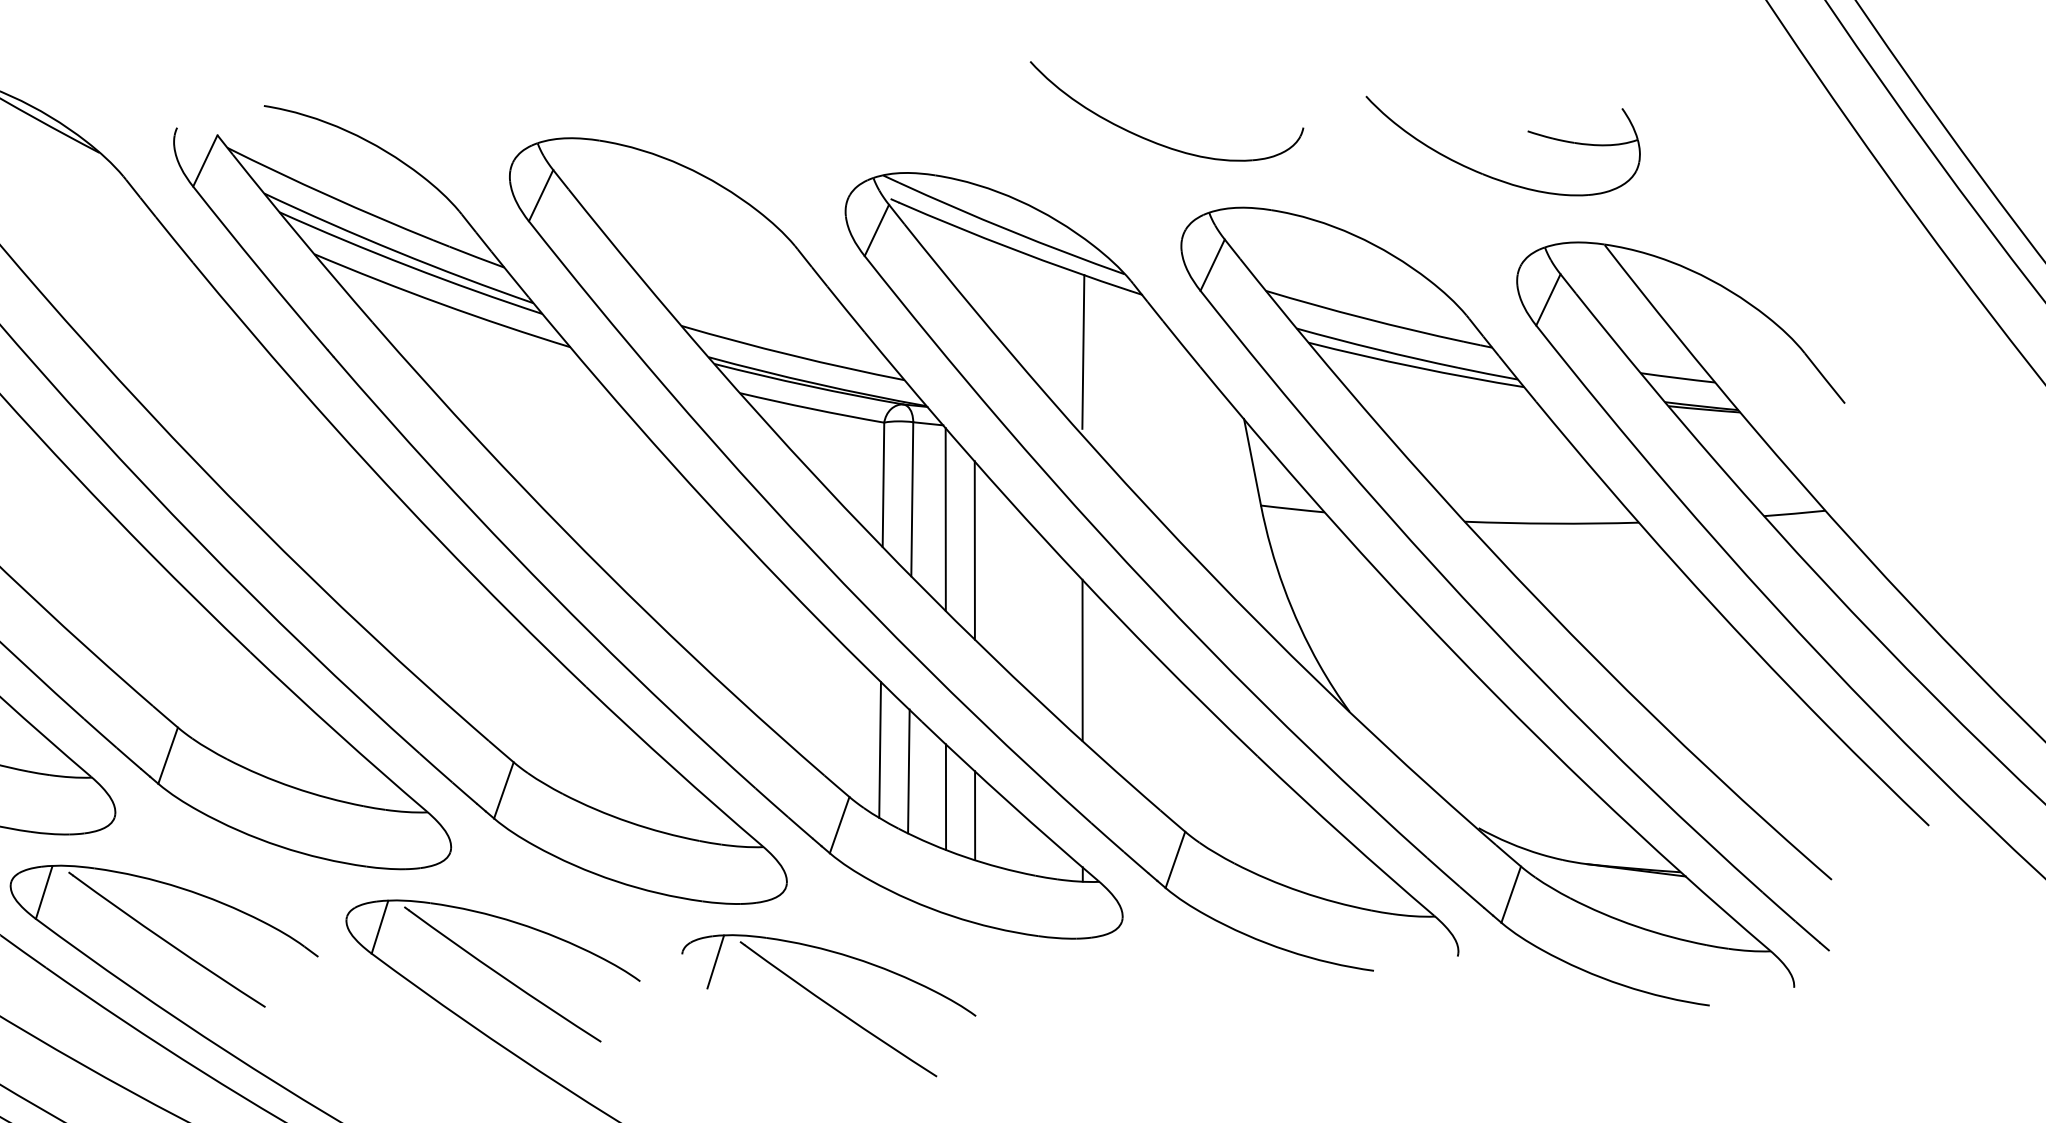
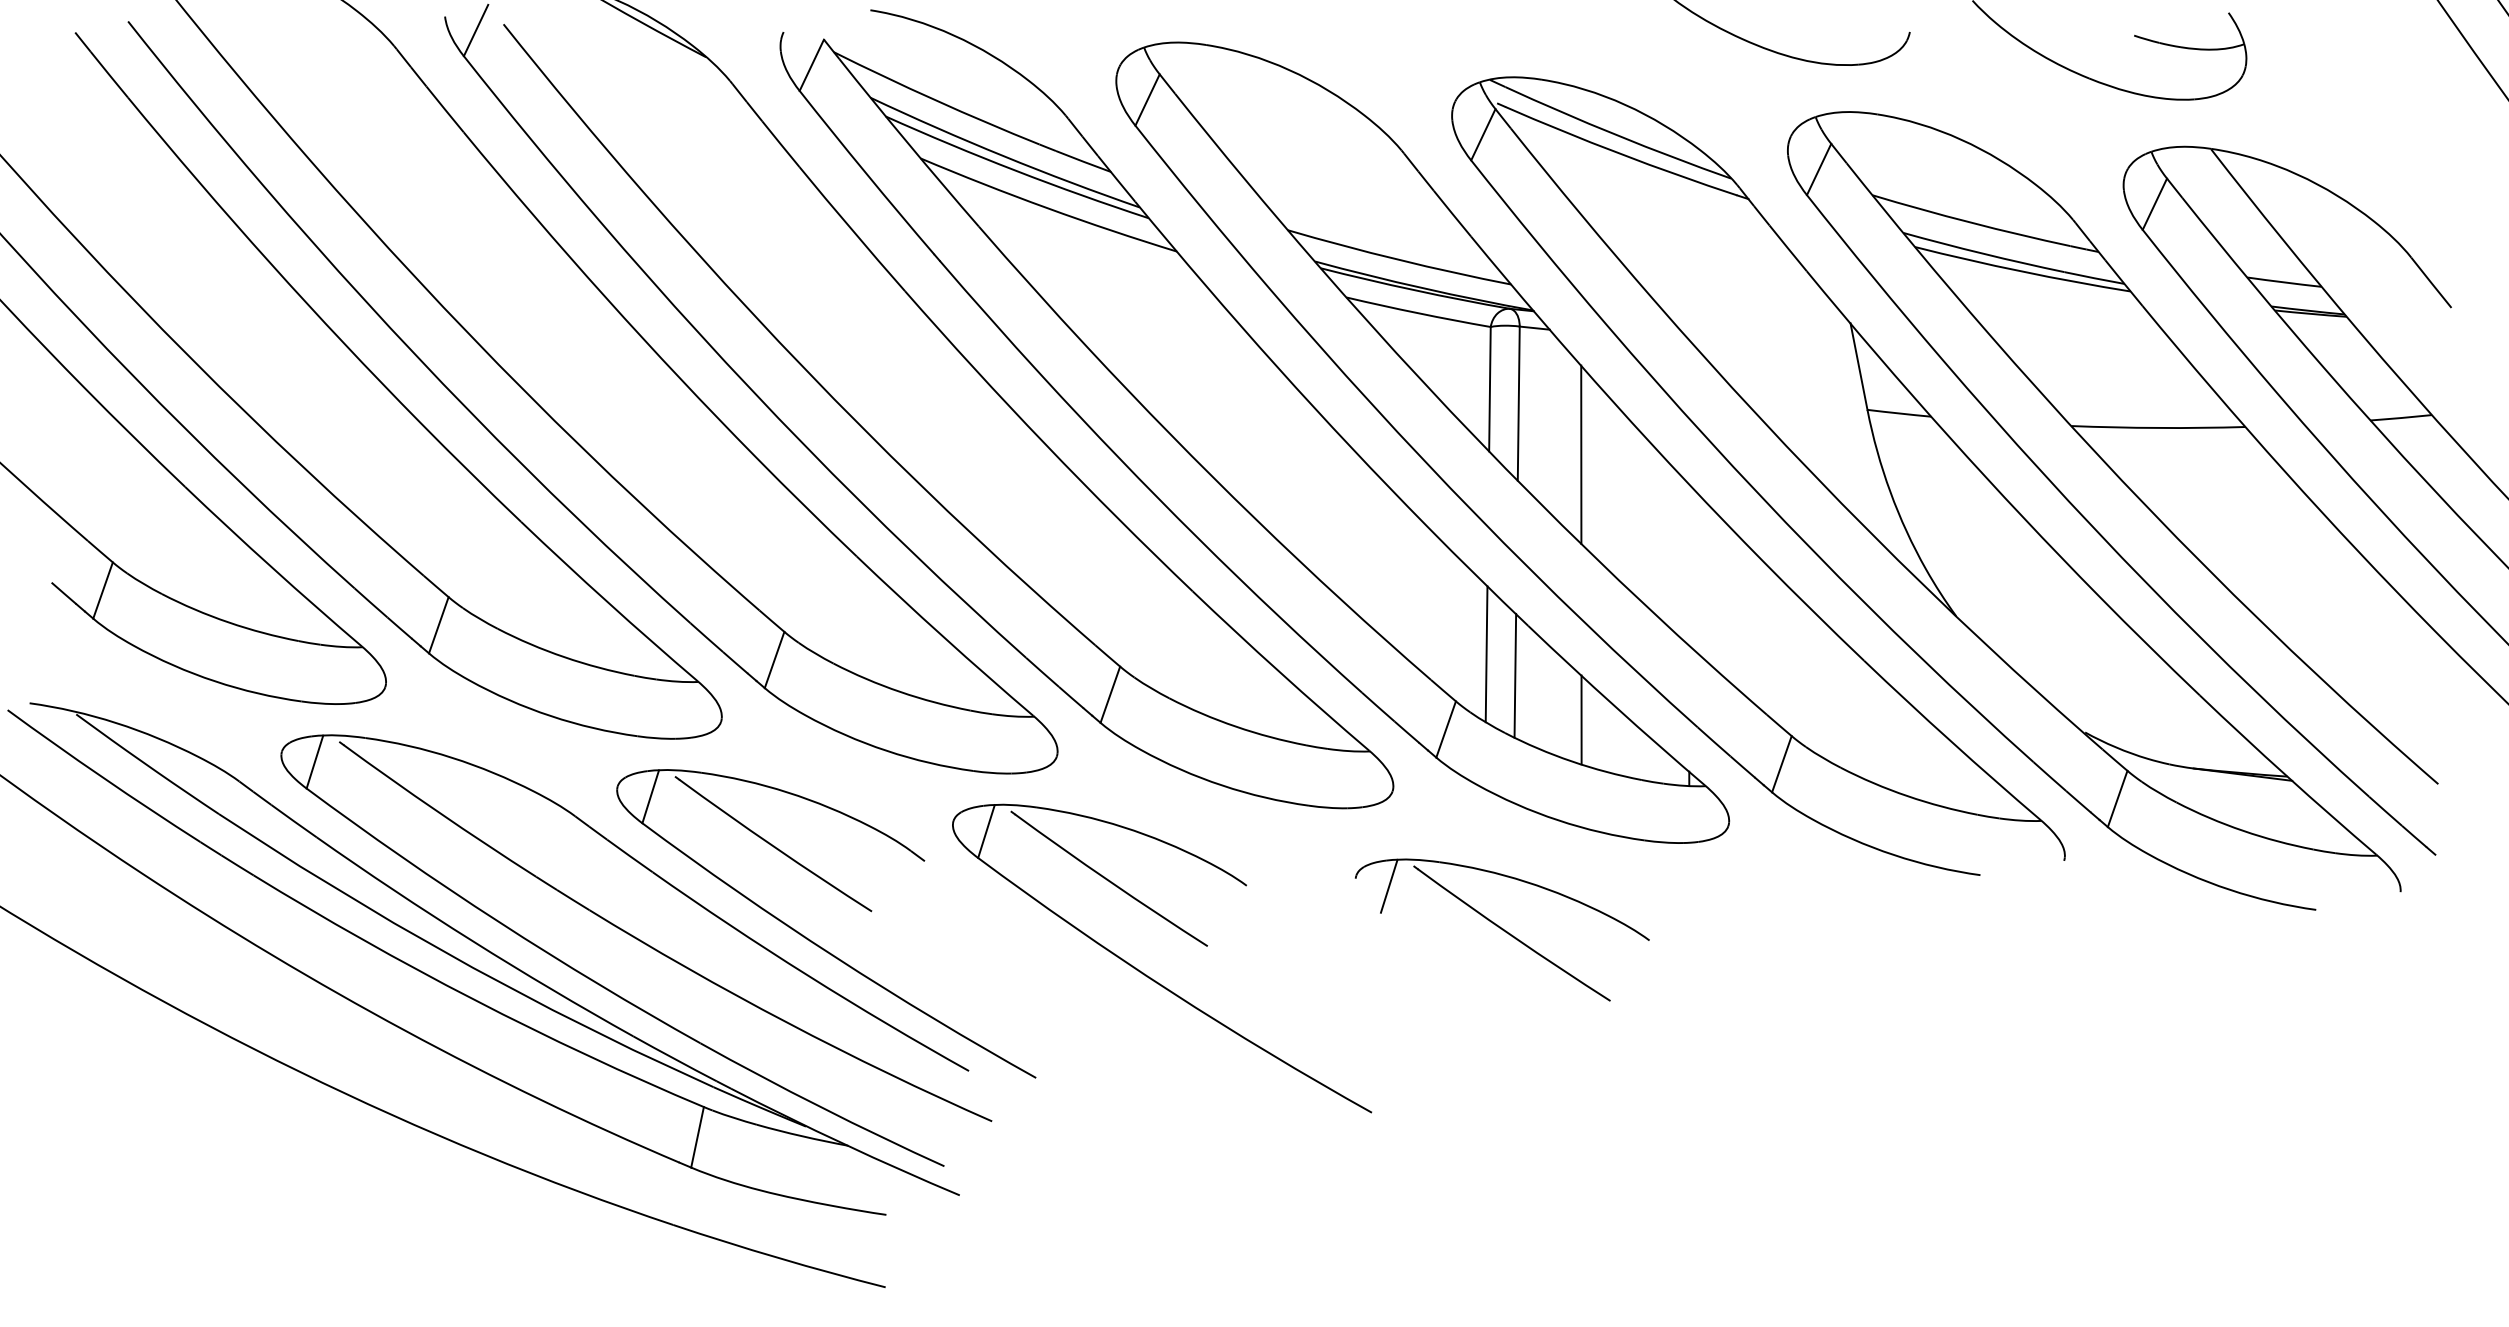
line: (1083, 352) -> (1689, 256), removed
line: (946, 519) -> (1552, 423), removed
line: (1082, 660) -> (1688, 564), removed
line: (946, 797) -> (1552, 701), removed
part: (829, 1005) -> (1502, 929), moved

